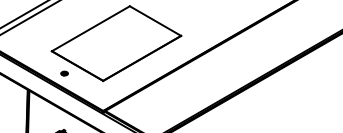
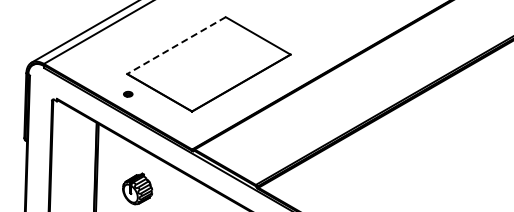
line: (90, 28) -> (176, 45), solid -> dashed
part: (64, 72) -> (128, 93), moved

